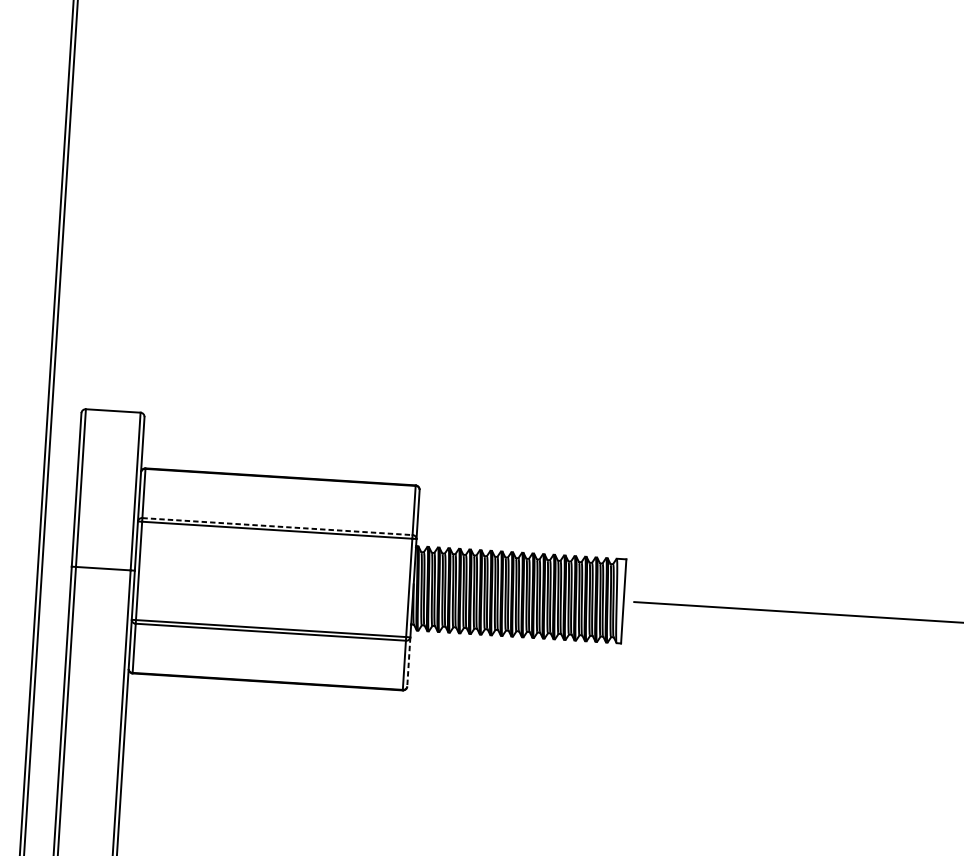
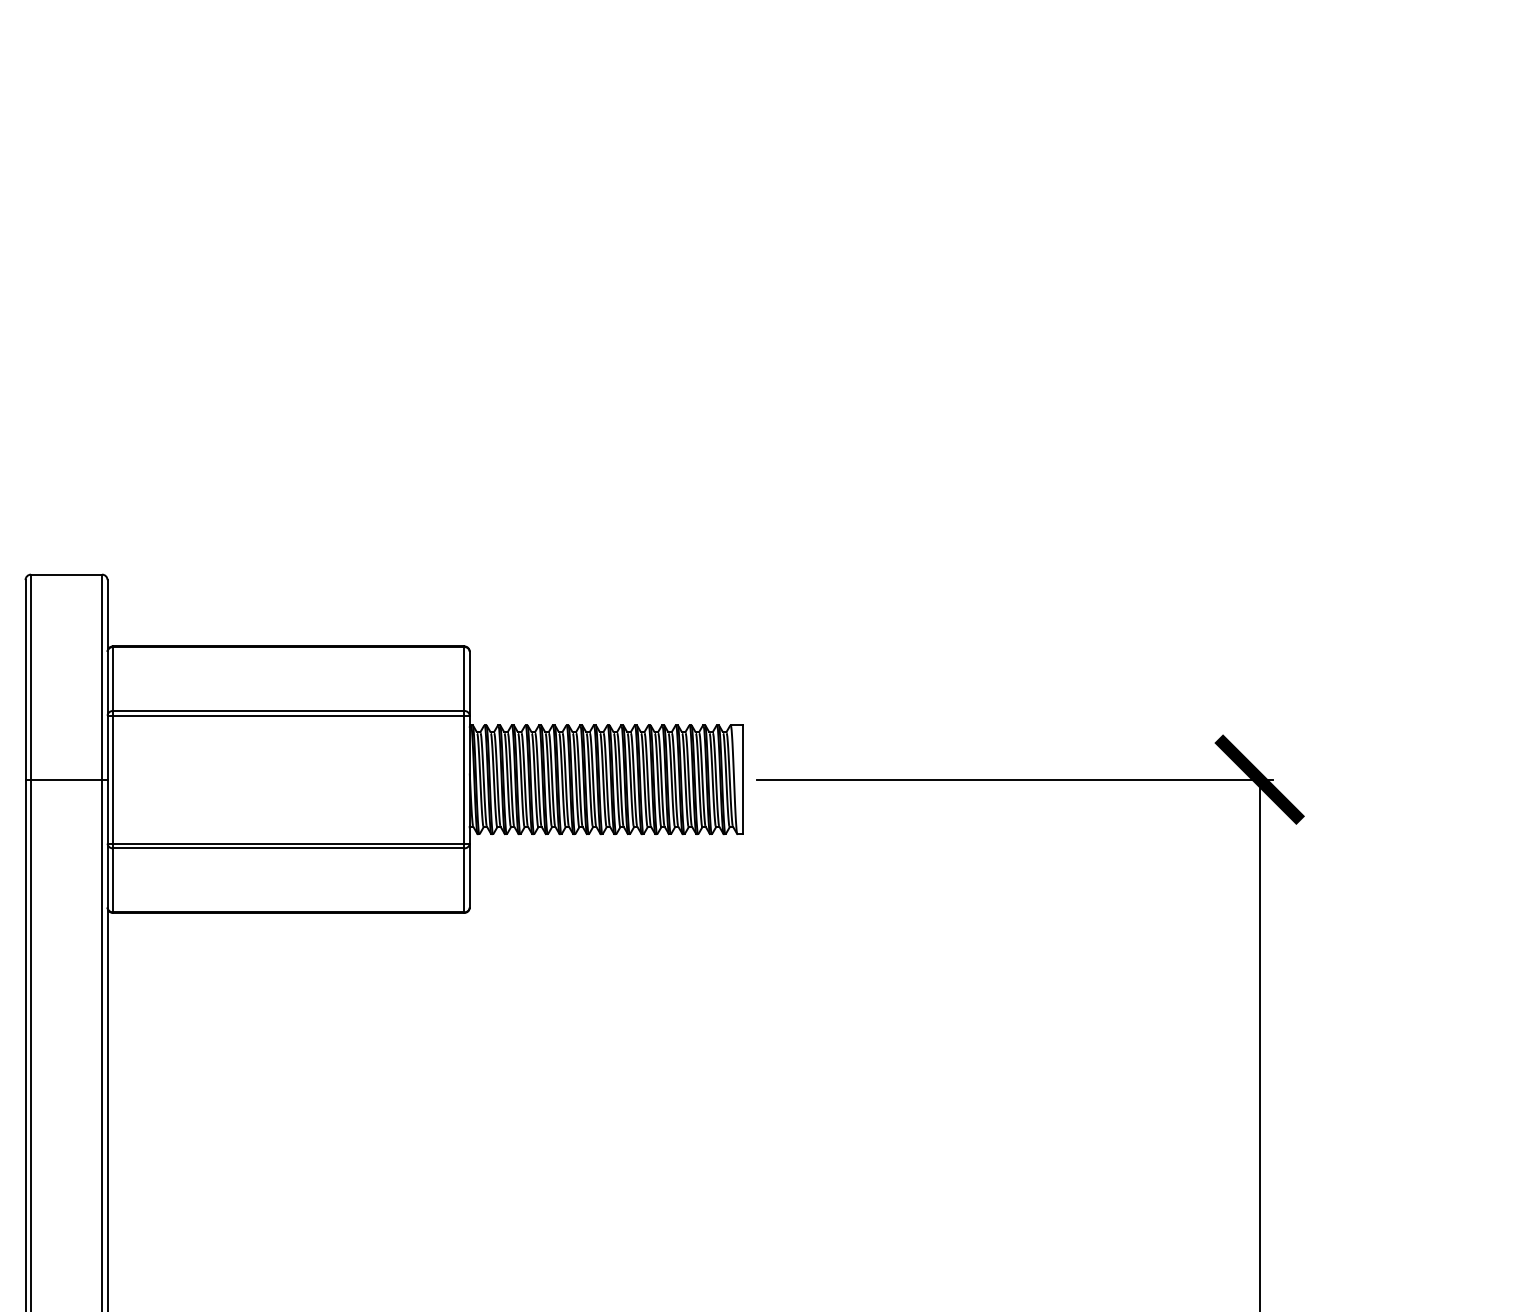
line: (277, 526) -> (288, 711), dashed -> solid
line: (408, 661) -> (469, 875), dashed -> solid

